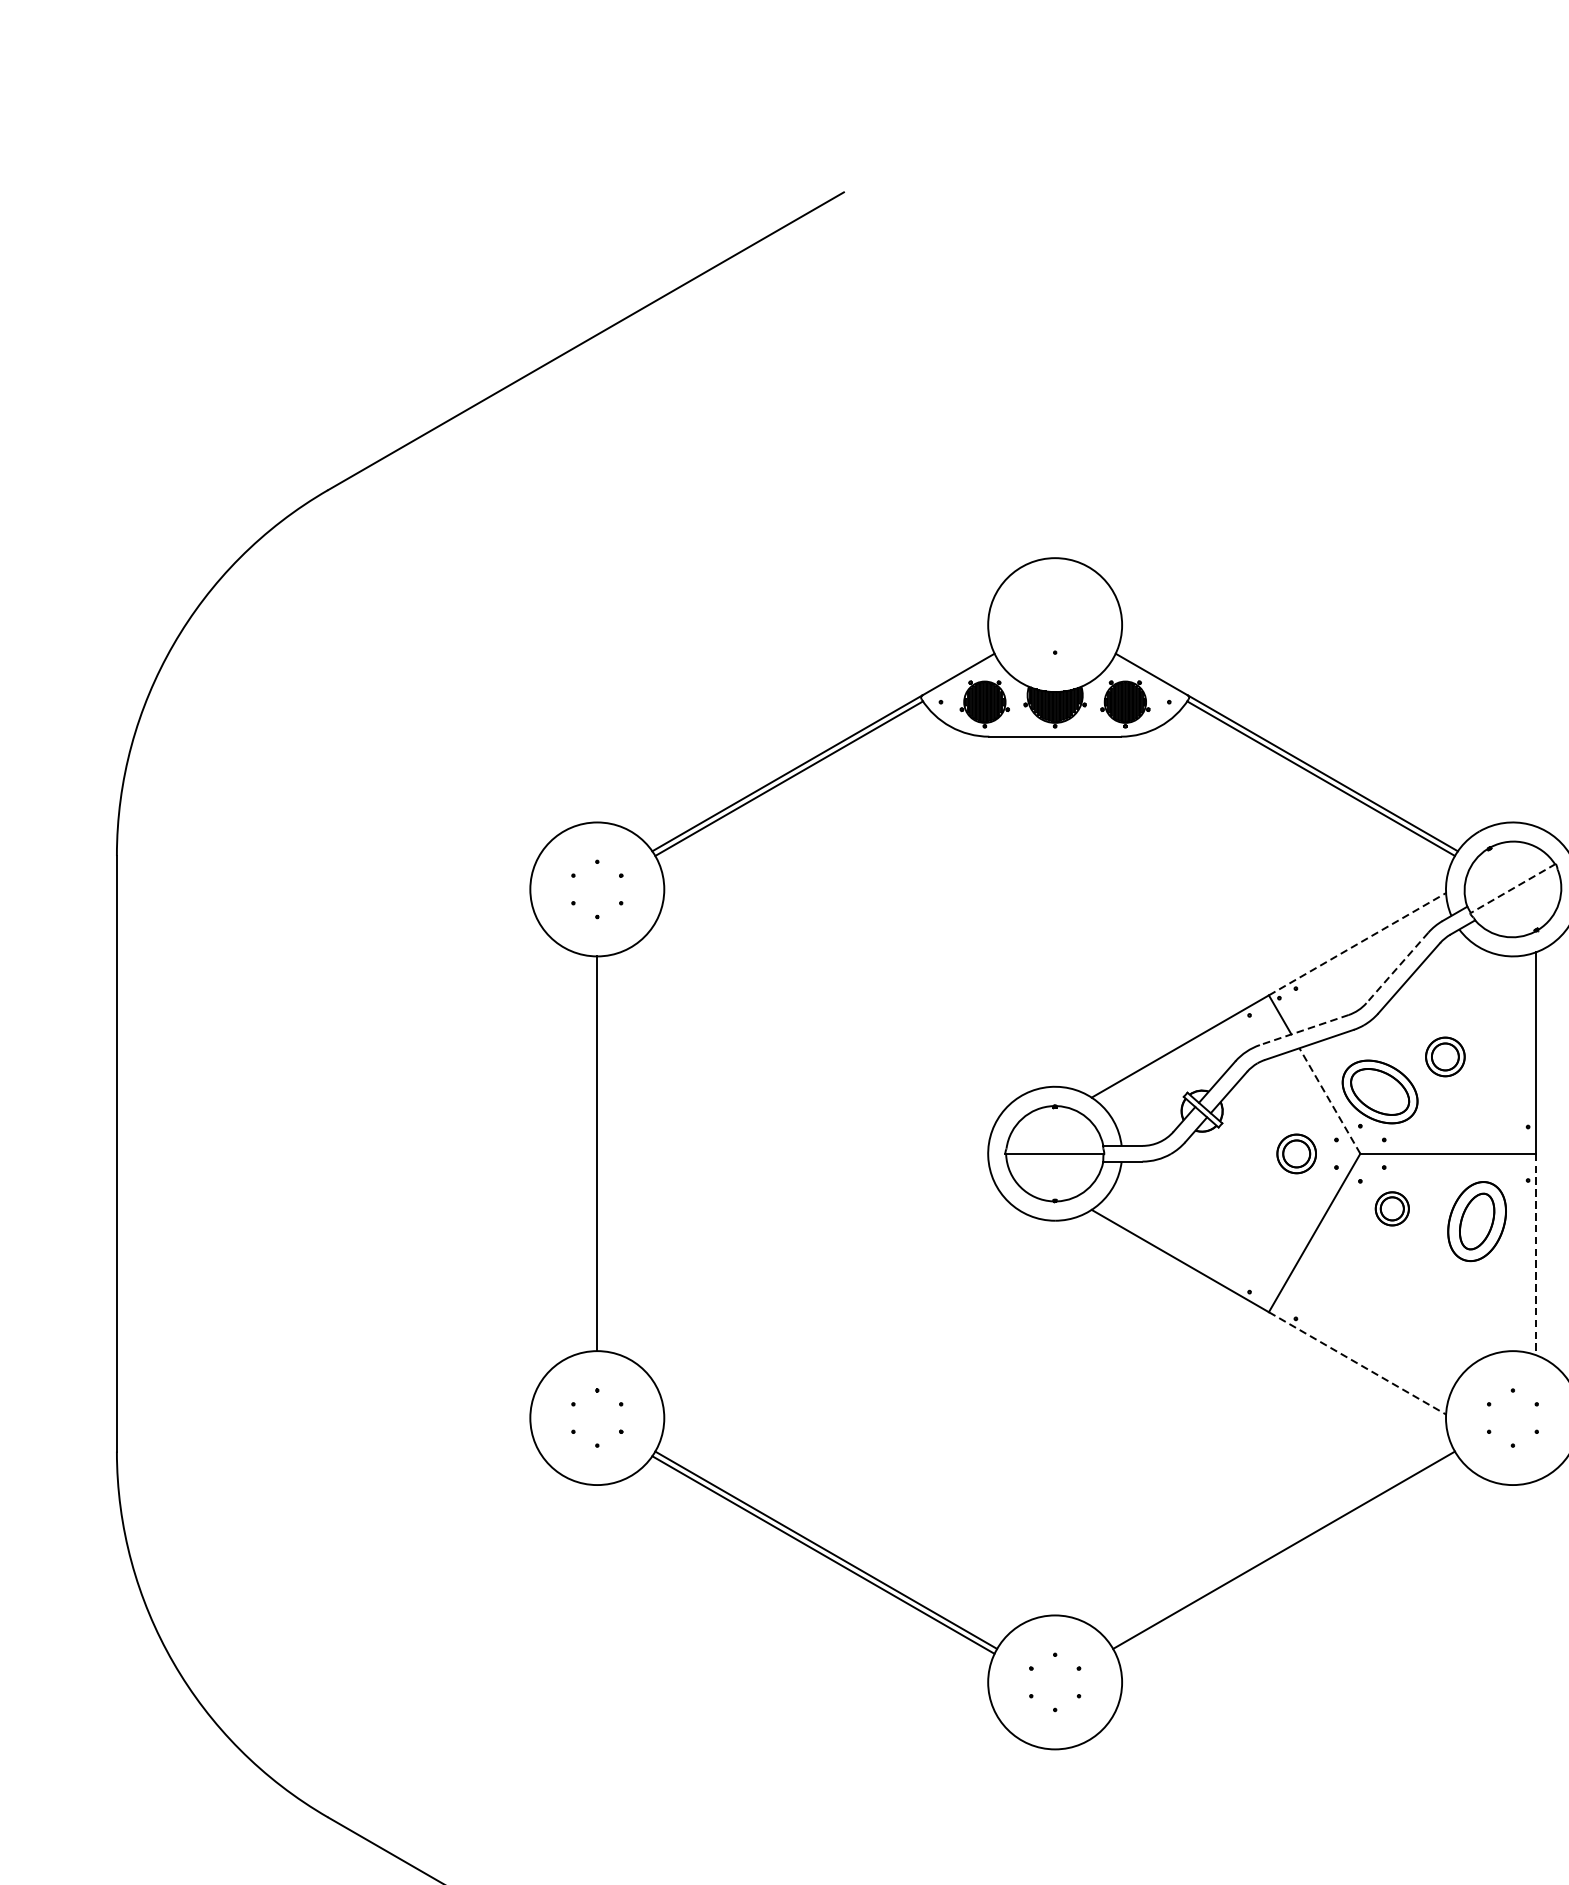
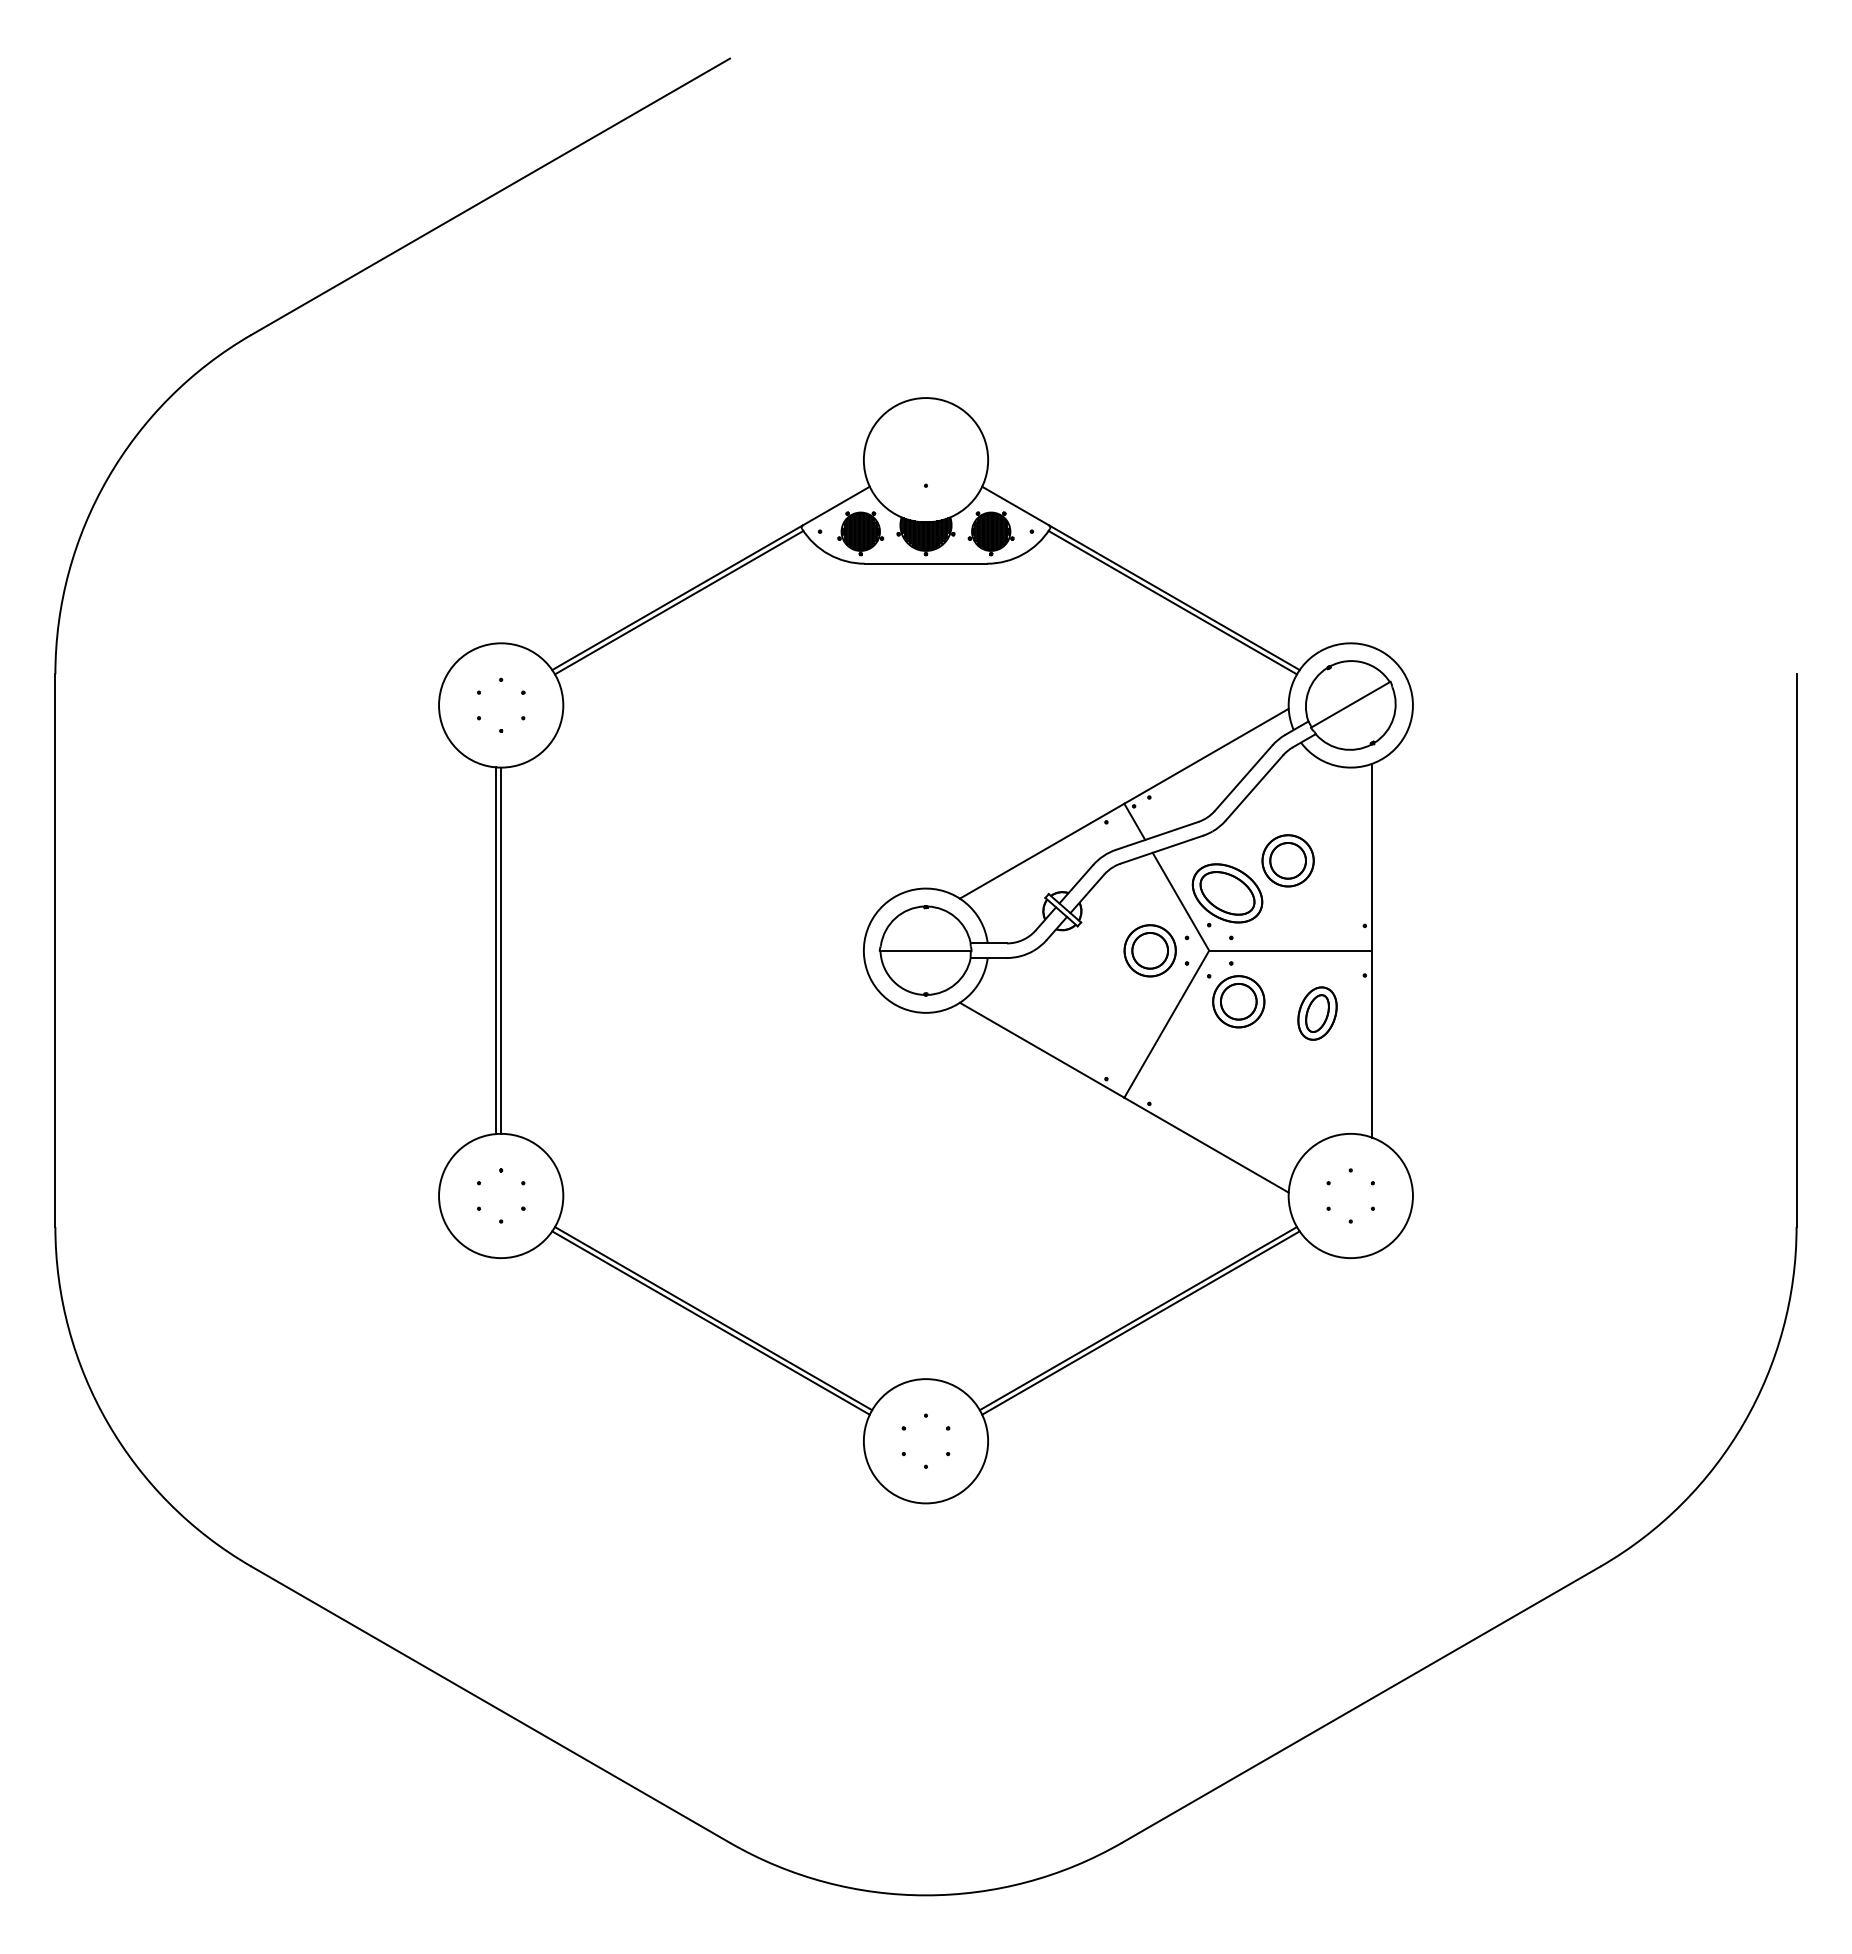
line: (1512, 888) -> (1350, 704), dashed -> solid
line: (1357, 944) -> (1206, 756), dashed -> solid
line: (1397, 968) -> (1243, 778), dashed -> solid
line: (1303, 1030) -> (1156, 836), dashed -> solid
part: (1444, 1056) -> (1287, 860), size x1.43
line: (1329, 1100) -> (1180, 901), dashed -> solid
line: (592, 1153) -> (496, 950), added
part: (1296, 1153) -> (1149, 950), size x1.43
part: (1391, 1208) -> (1238, 1001), size x1.67
part: (1477, 1221) -> (1317, 1013), size x0.71
line: (1536, 1254) -> (1372, 1044), dashed -> solid
line: (1357, 1363) -> (1206, 1145), dashed -> solid
line: (1286, 1554) -> (1140, 1322), added

